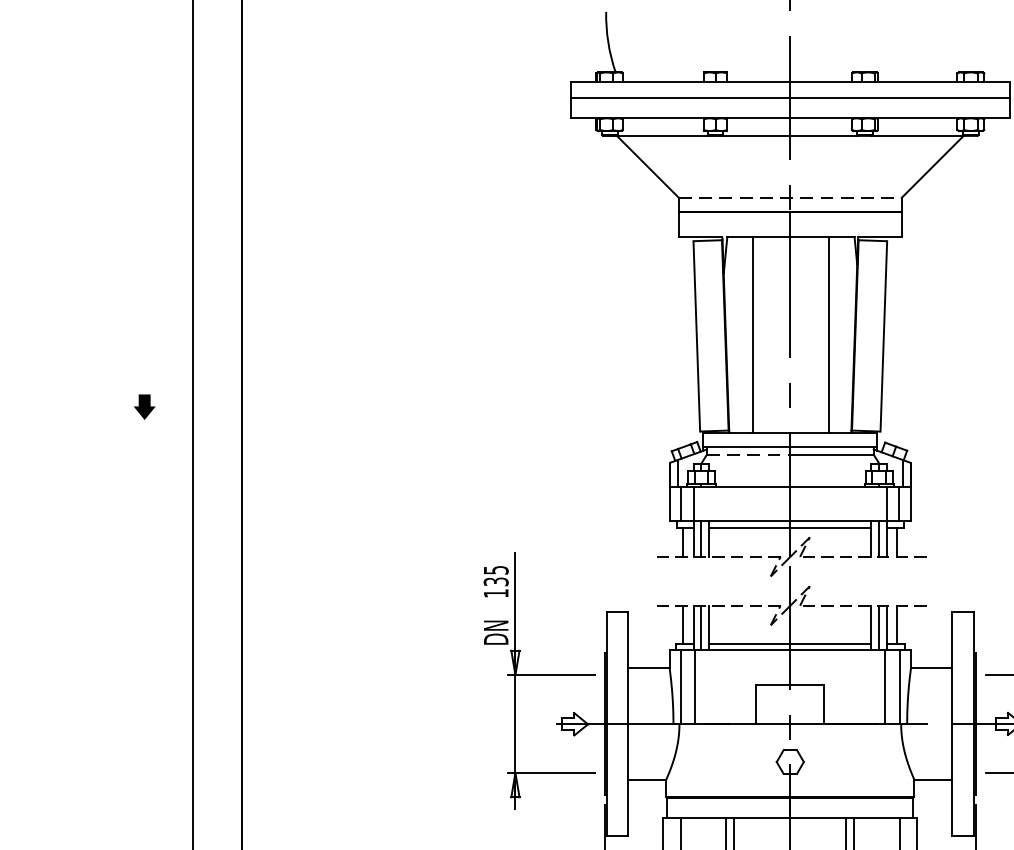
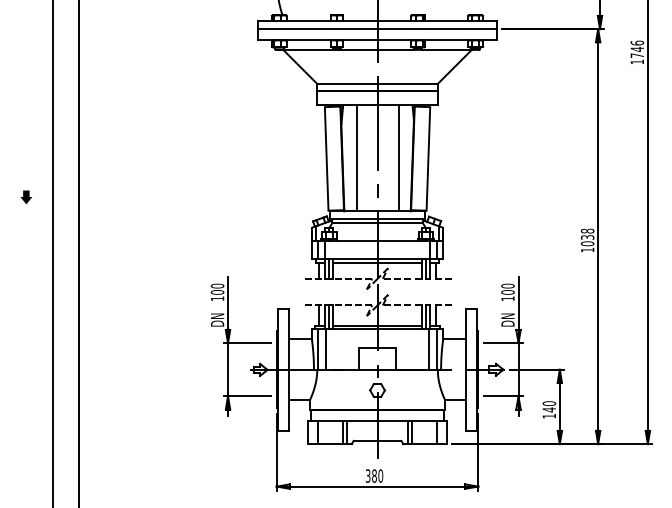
line: (790, 197) -> (377, 83), dashed -> solid
line: (747, 455) -> (354, 223), dashed -> solid
text: (496, 574) -> (217, 288), 135 -> 100

